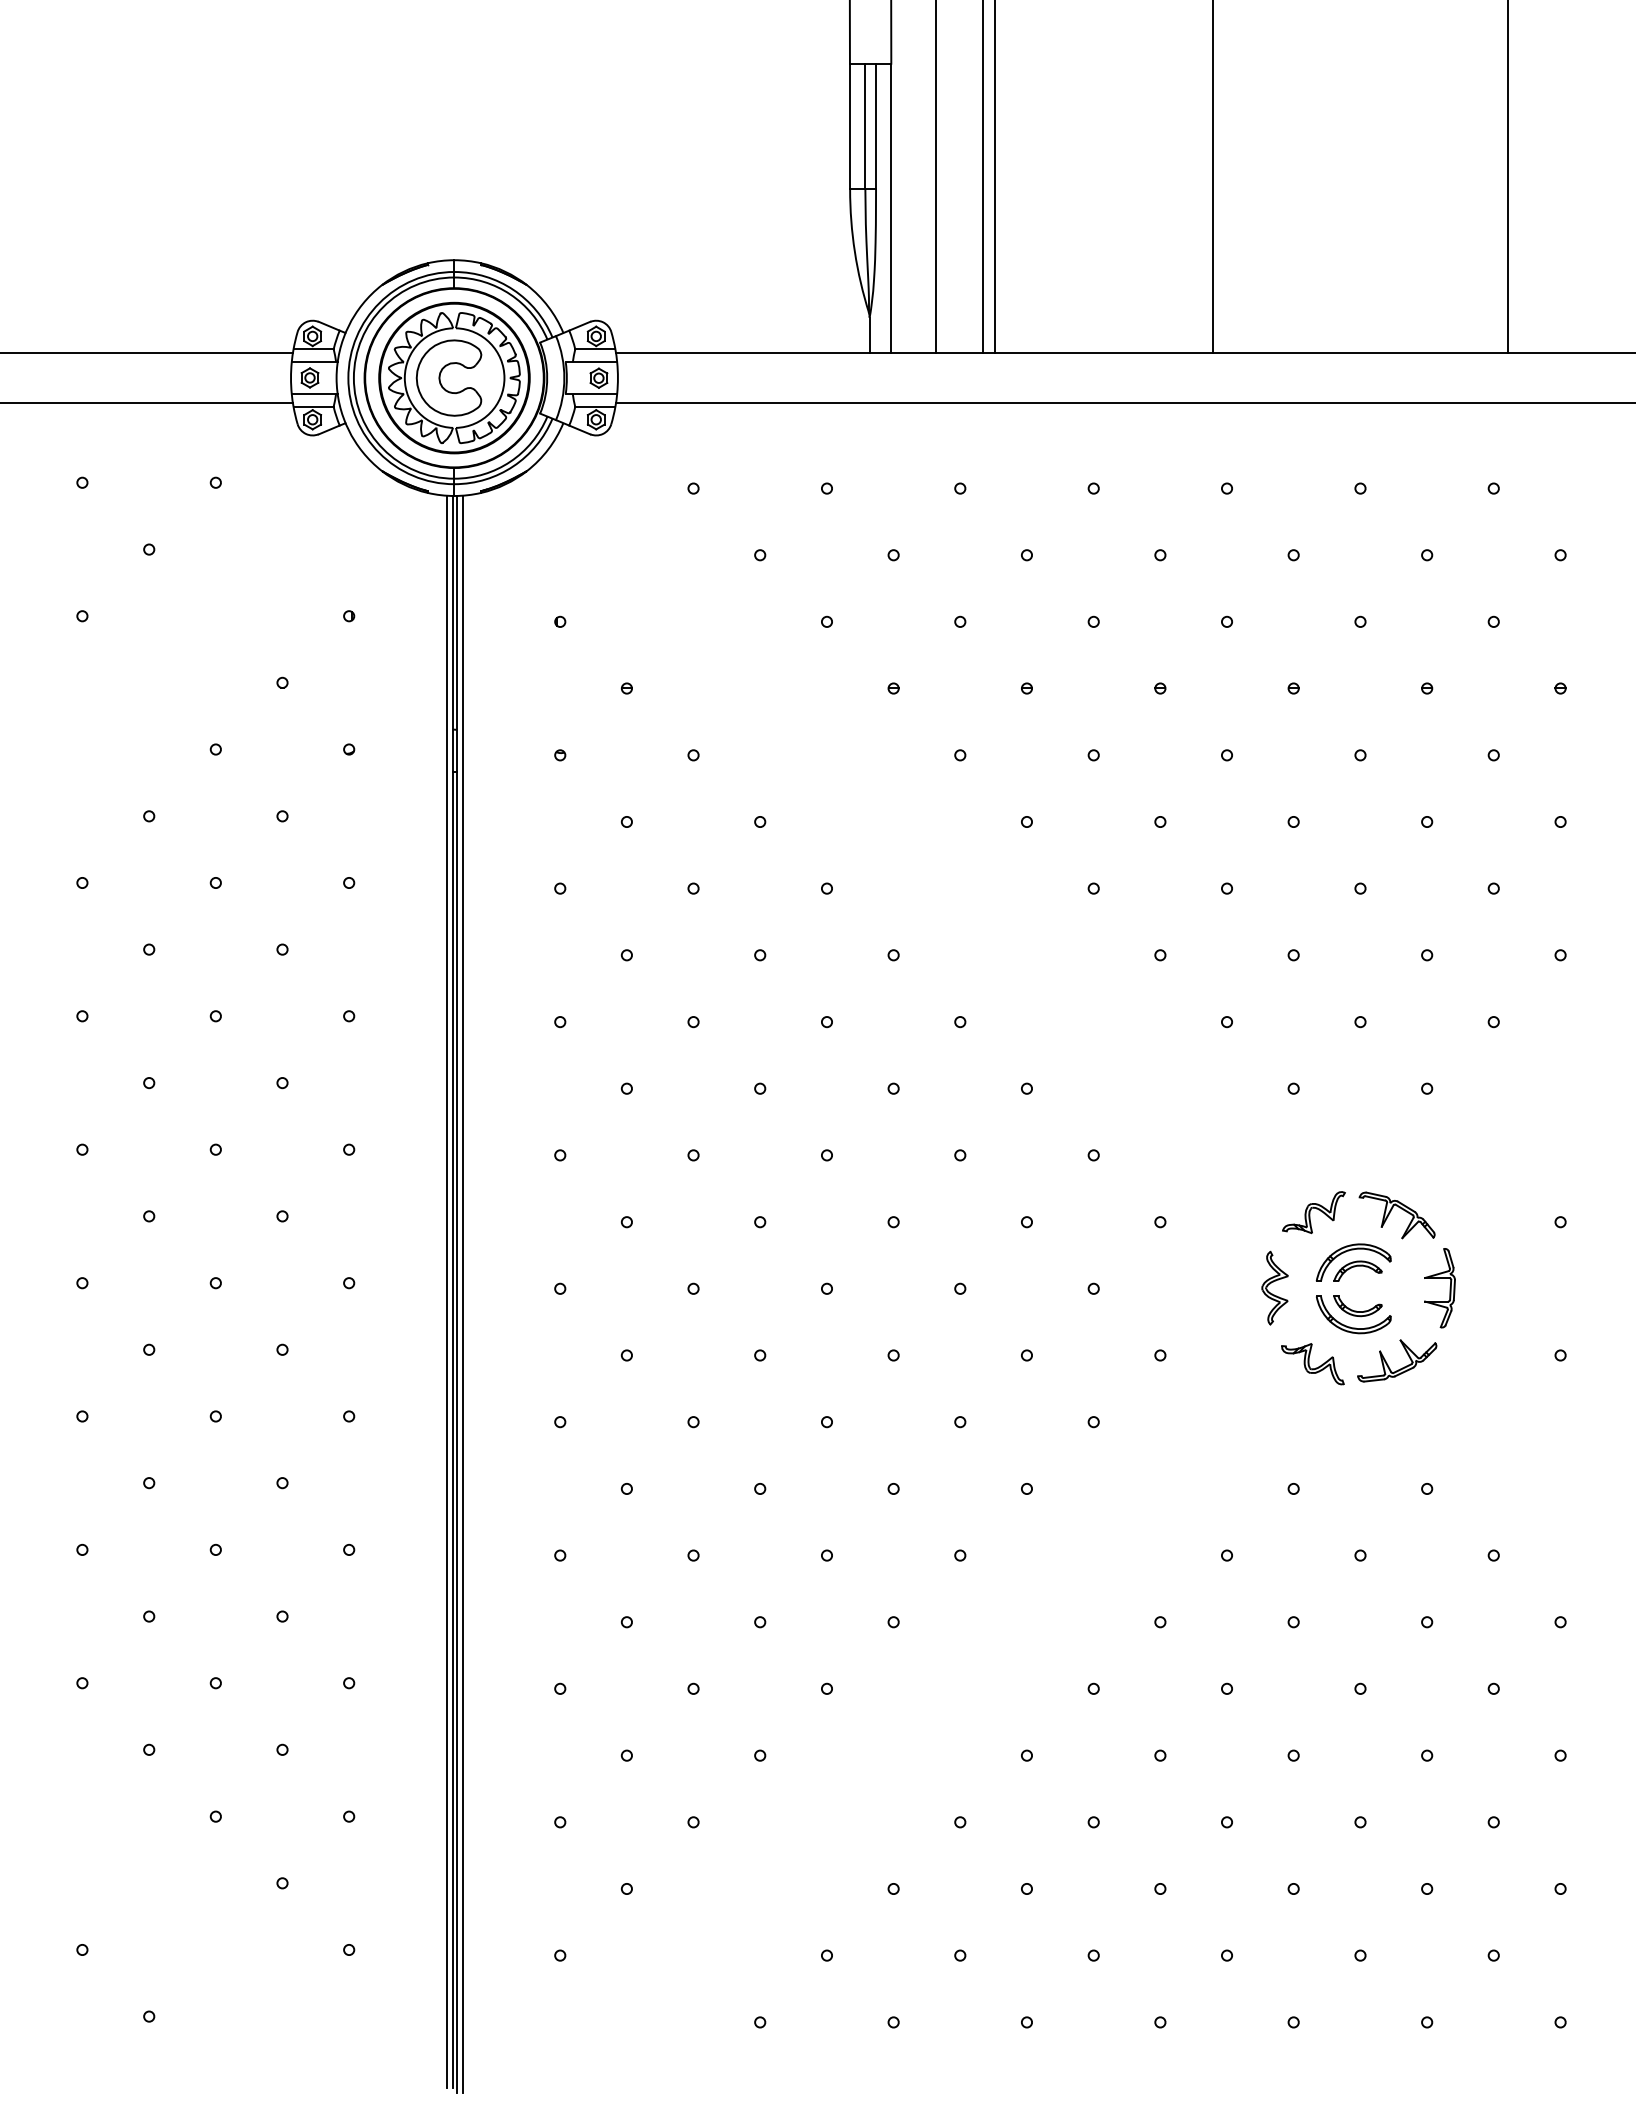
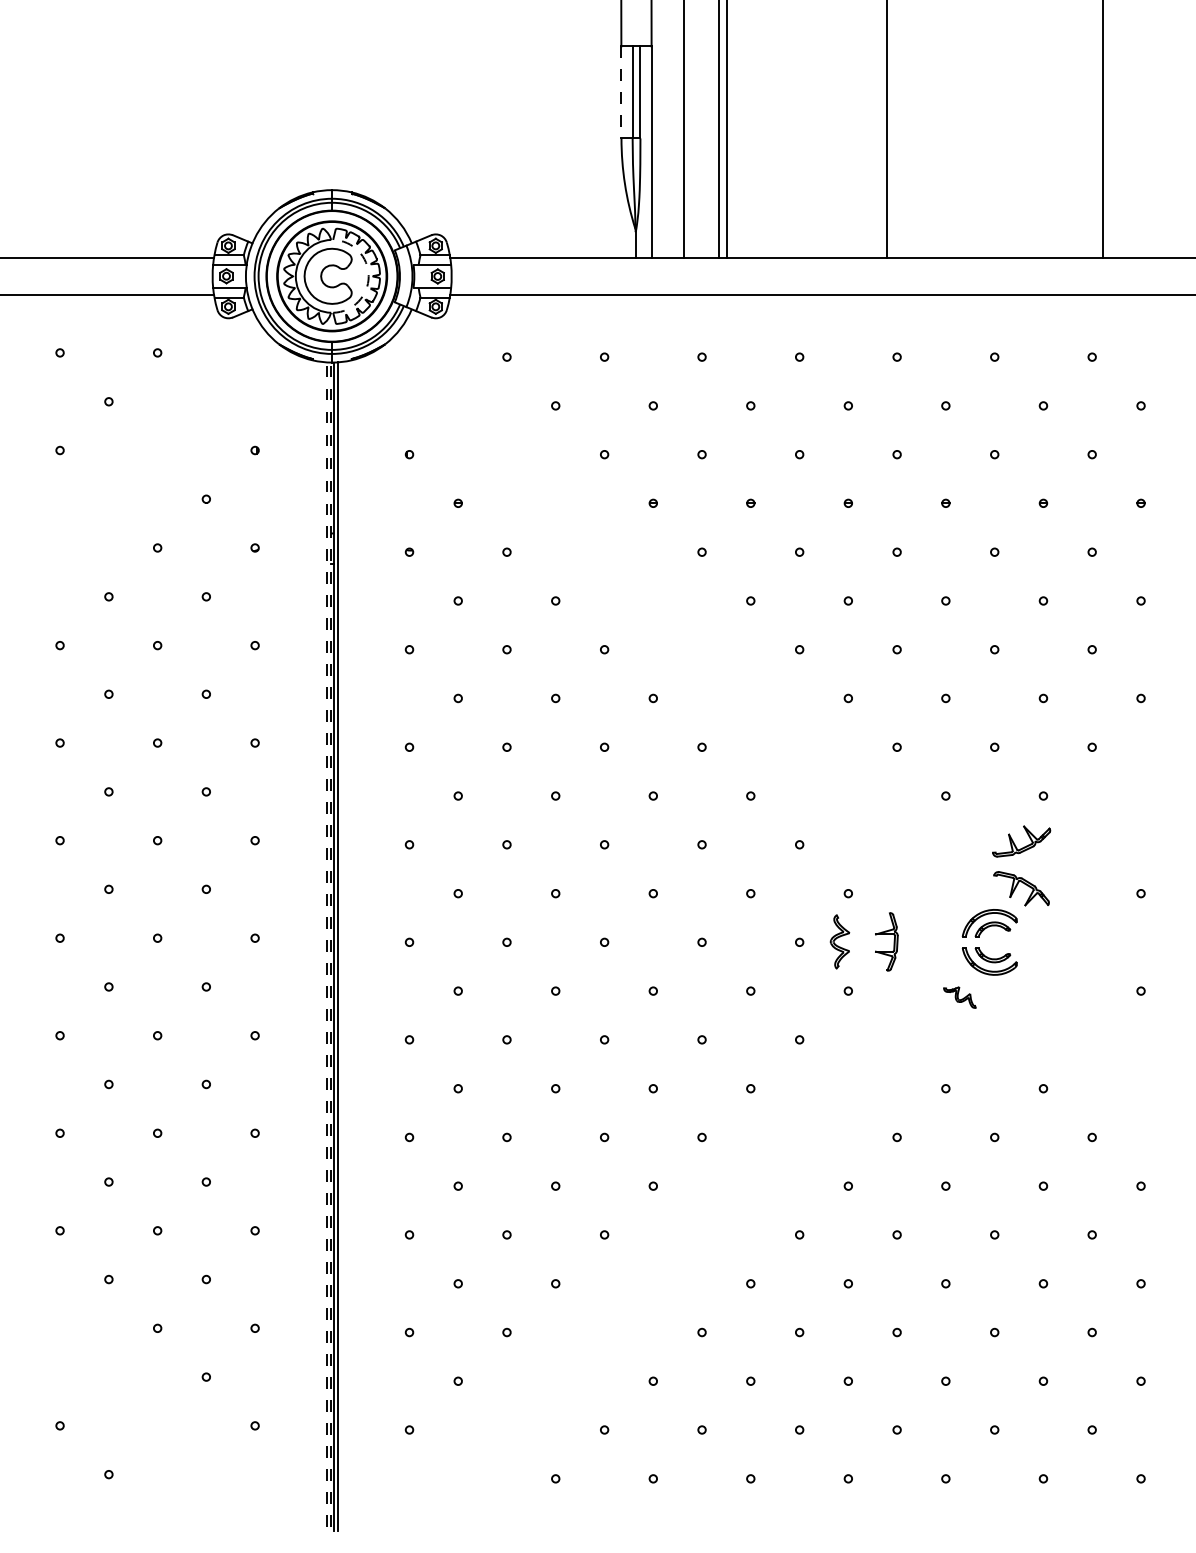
line: (849, 126) -> (621, 92), solid -> dashed
arc: (504, 378) -> (368, 276), solid -> dashed
part: (1313, 1212) -> (960, 886), removed
part: (1439, 1278) -> (886, 934), moved
part: (1274, 1287) -> (839, 941), moved
line: (446, 1291) -> (326, 944), solid -> dashed
line: (452, 1291) -> (330, 944), solid -> dashed
part: (1312, 1364) -> (959, 997), size x0.7
part: (1400, 1368) -> (1023, 847), moved

